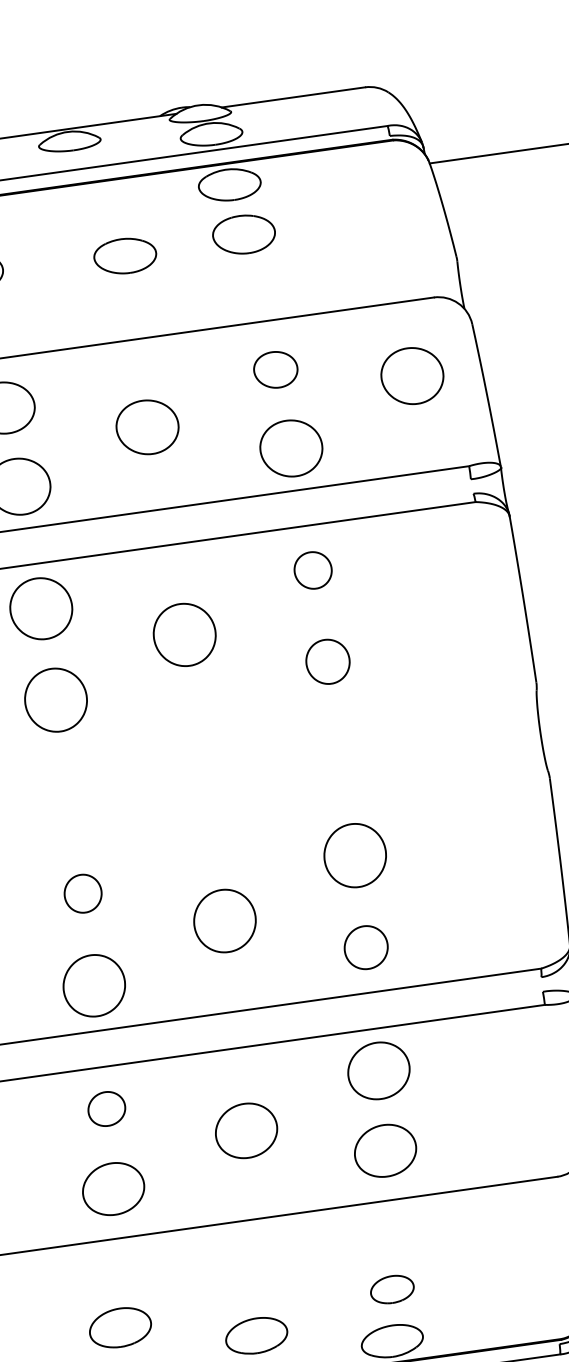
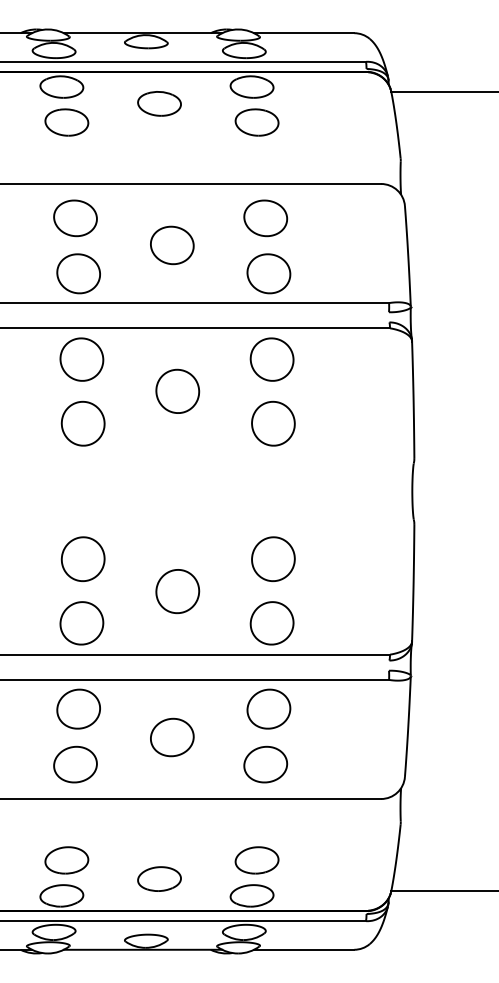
part: (125, 255) -> (159, 103), moved
part: (275, 370) -> (265, 218), size x1.43
part: (411, 375) -> (358, 235), removed
part: (312, 570) -> (271, 359), size x1.67
part: (328, 661) -> (273, 423), size x1.43
part: (82, 892) -> (82, 558), size x1.67
part: (365, 947) -> (271, 623), size x1.43
part: (106, 1108) -> (78, 708), size x1.67
part: (391, 1289) -> (256, 860), size x1.43

